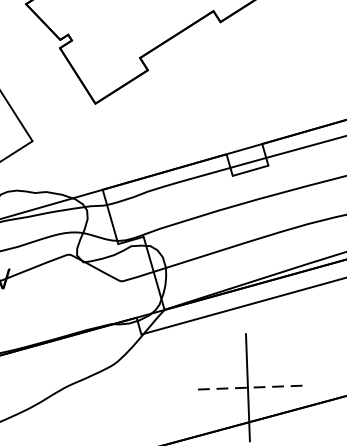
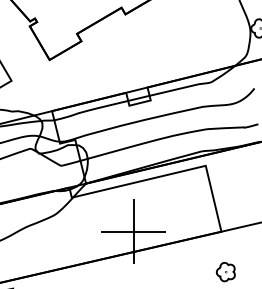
line: (247, 387) -> (133, 231), dashed -> solid

